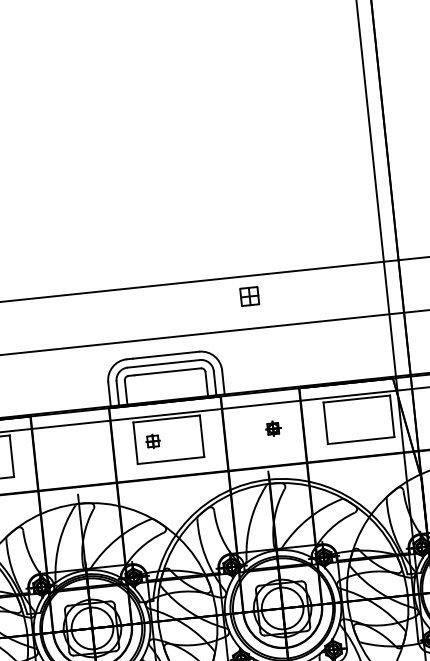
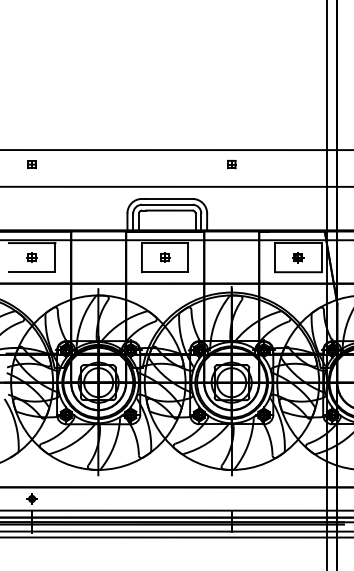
part: (249, 296) -> (231, 164), size x0.62
part: (273, 428) -> (298, 257), moved
part: (153, 441) -> (165, 257), moved

